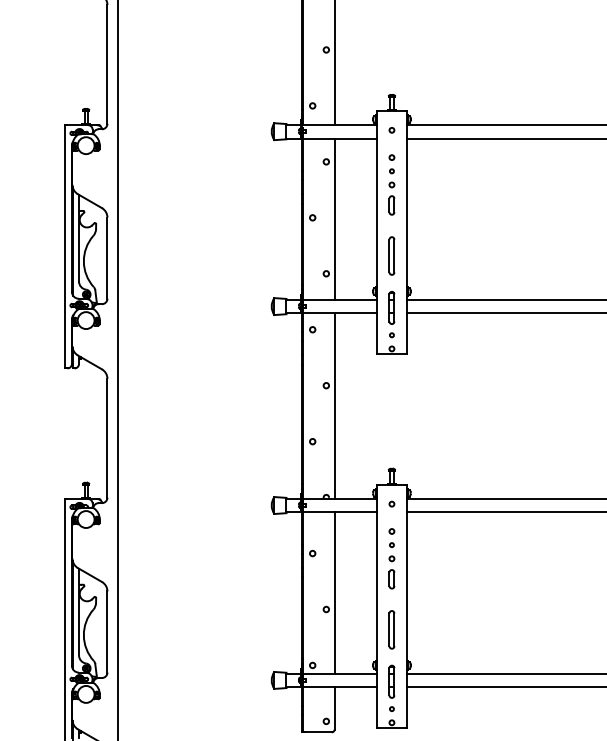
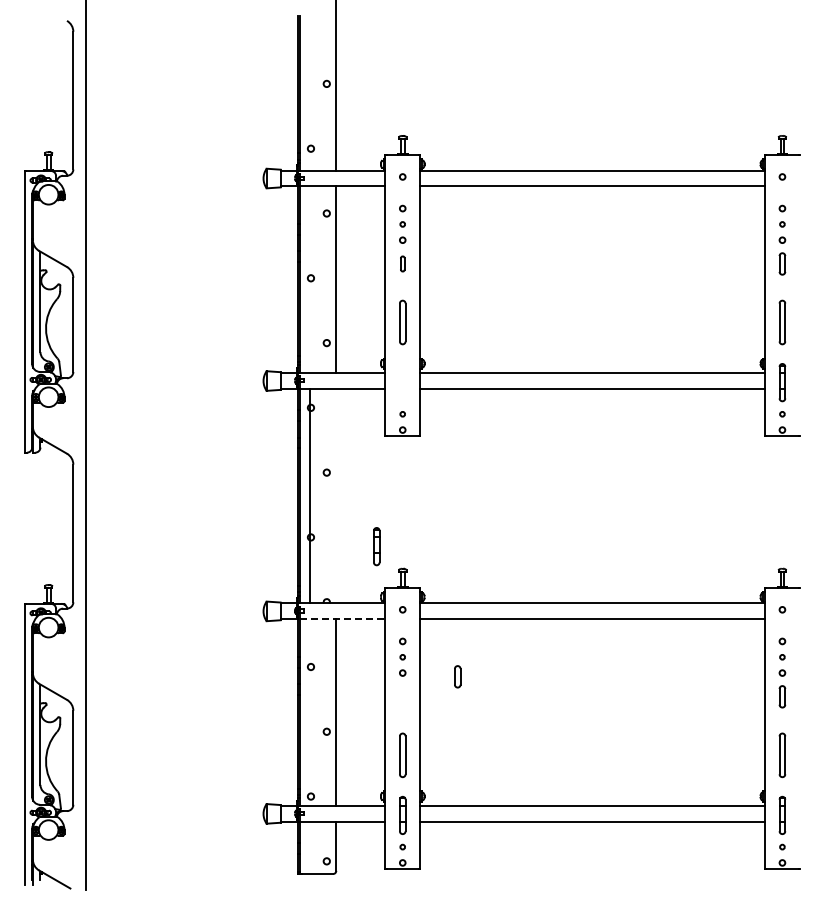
part: (391, 205) -> (402, 263), size x0.7
part: (391, 307) -> (376, 546), moved
line: (334, 405) -> (310, 495), moved
line: (340, 512) -> (343, 619), solid -> dashed
part: (391, 579) -> (457, 676), moved

